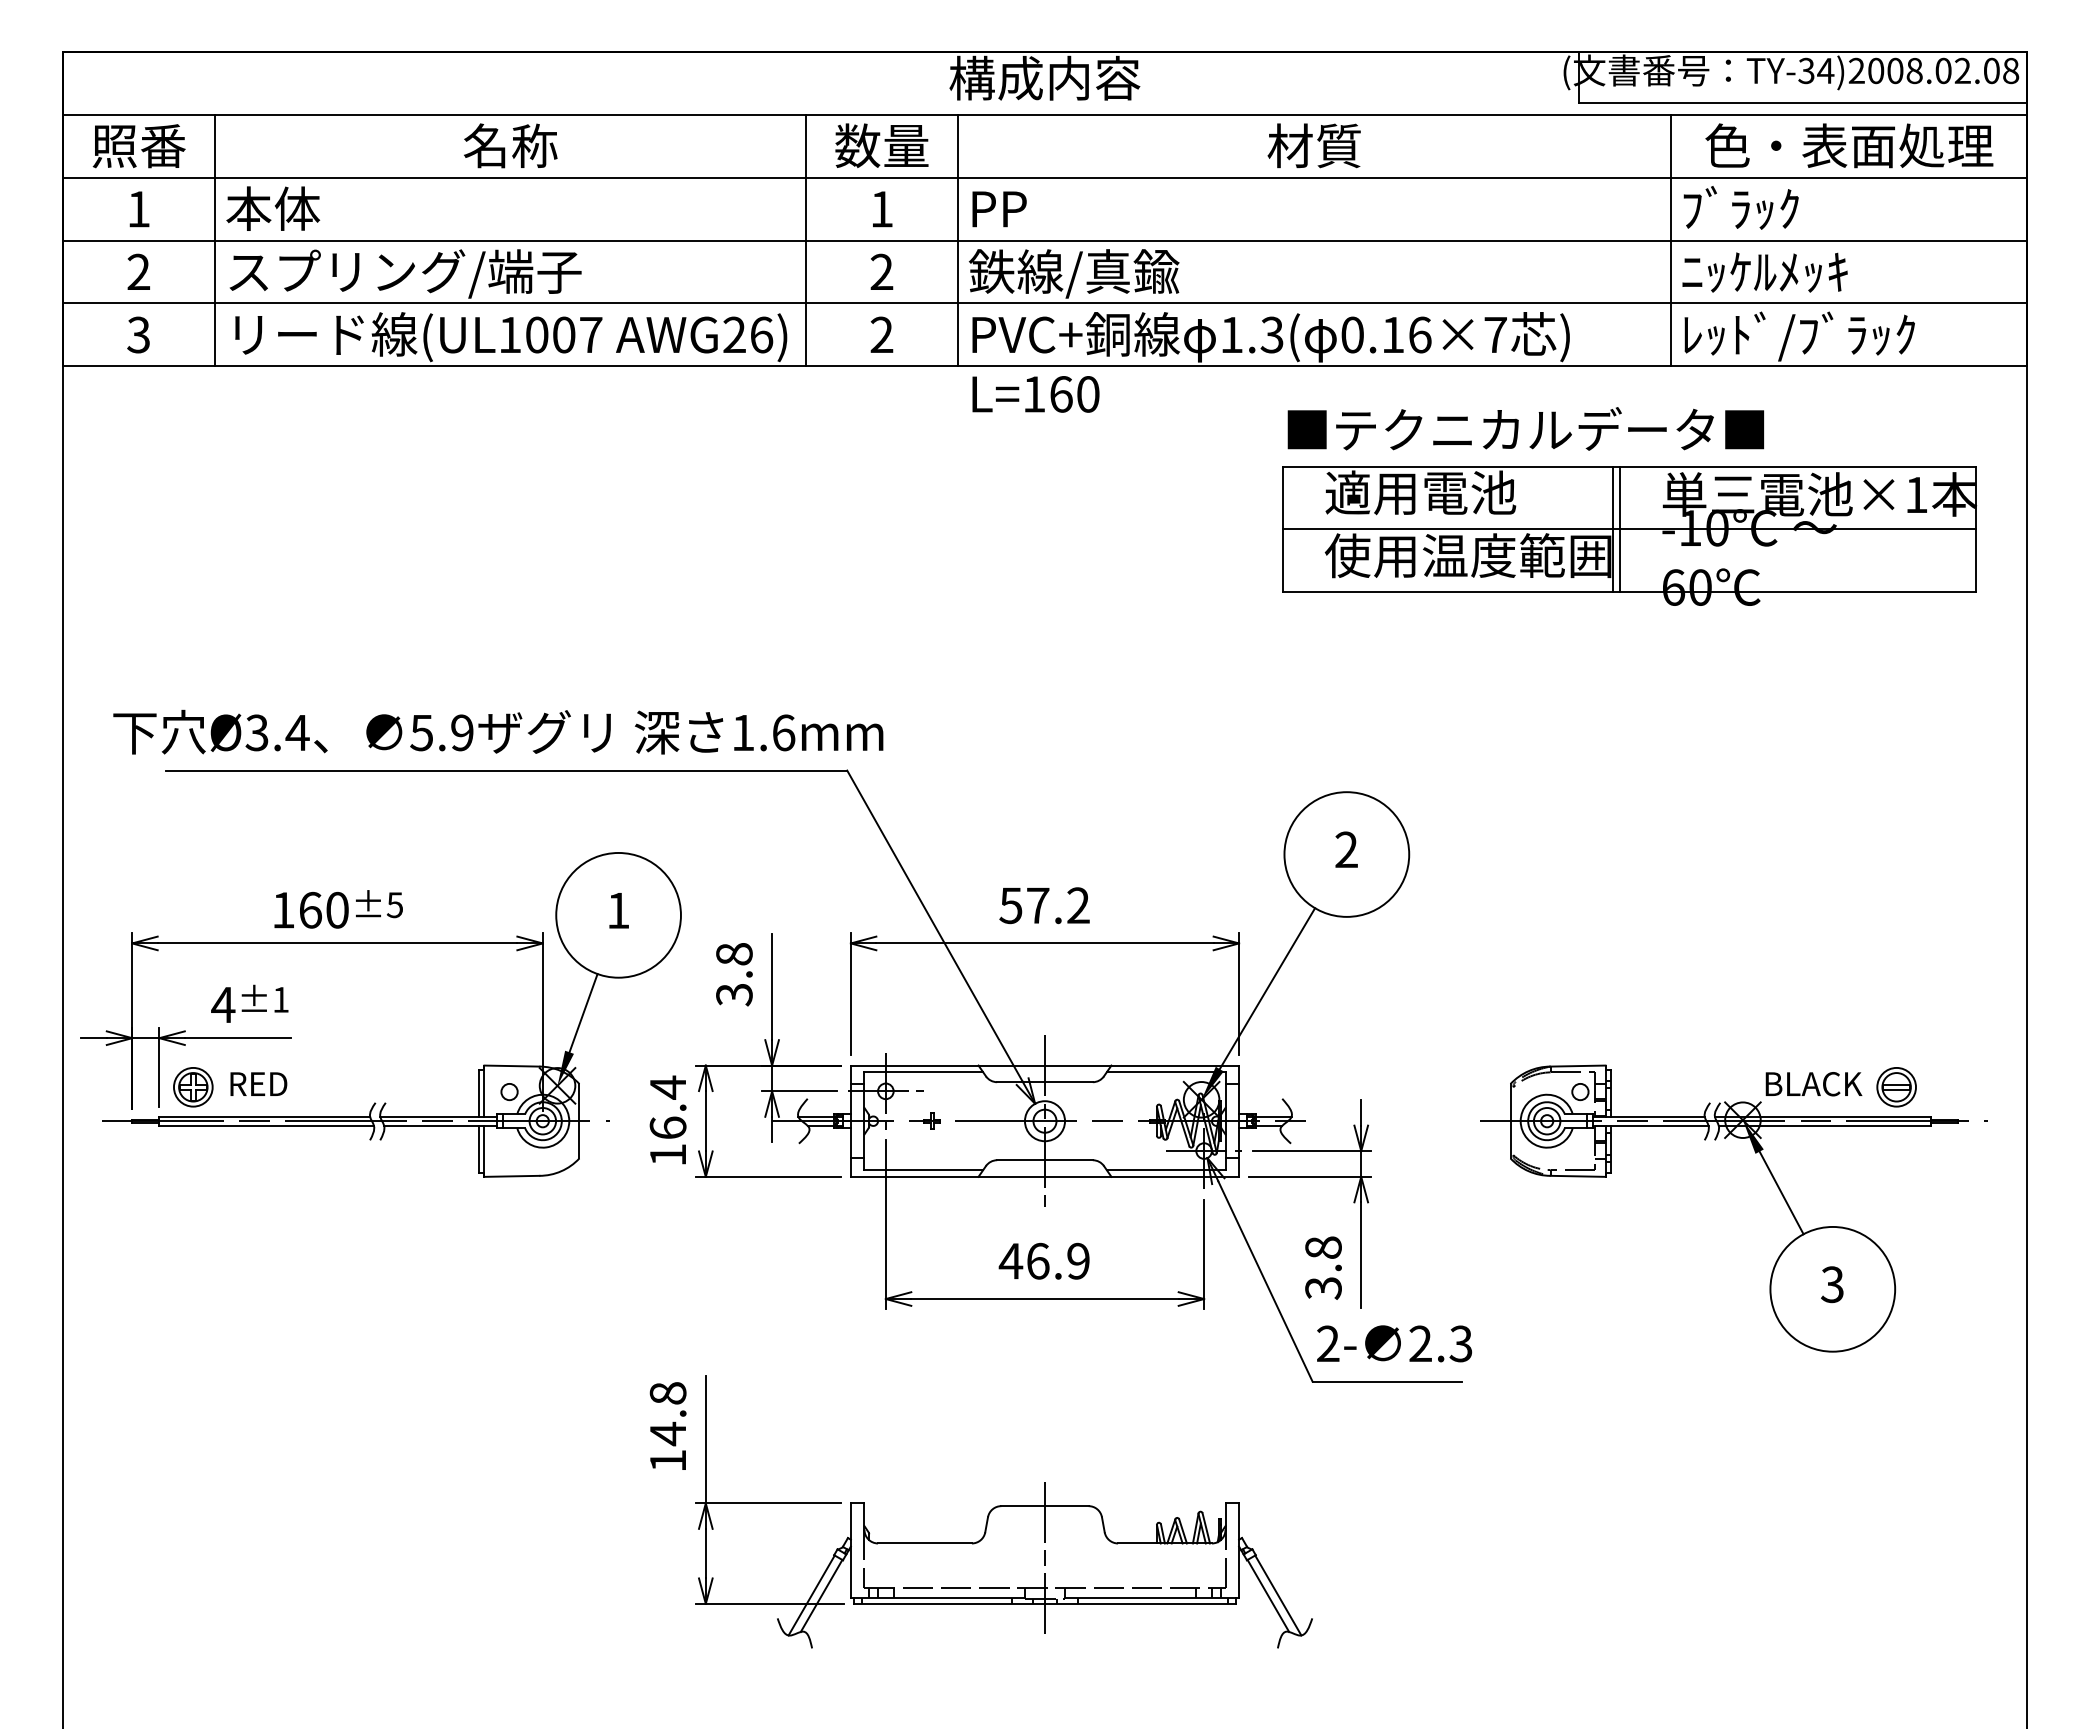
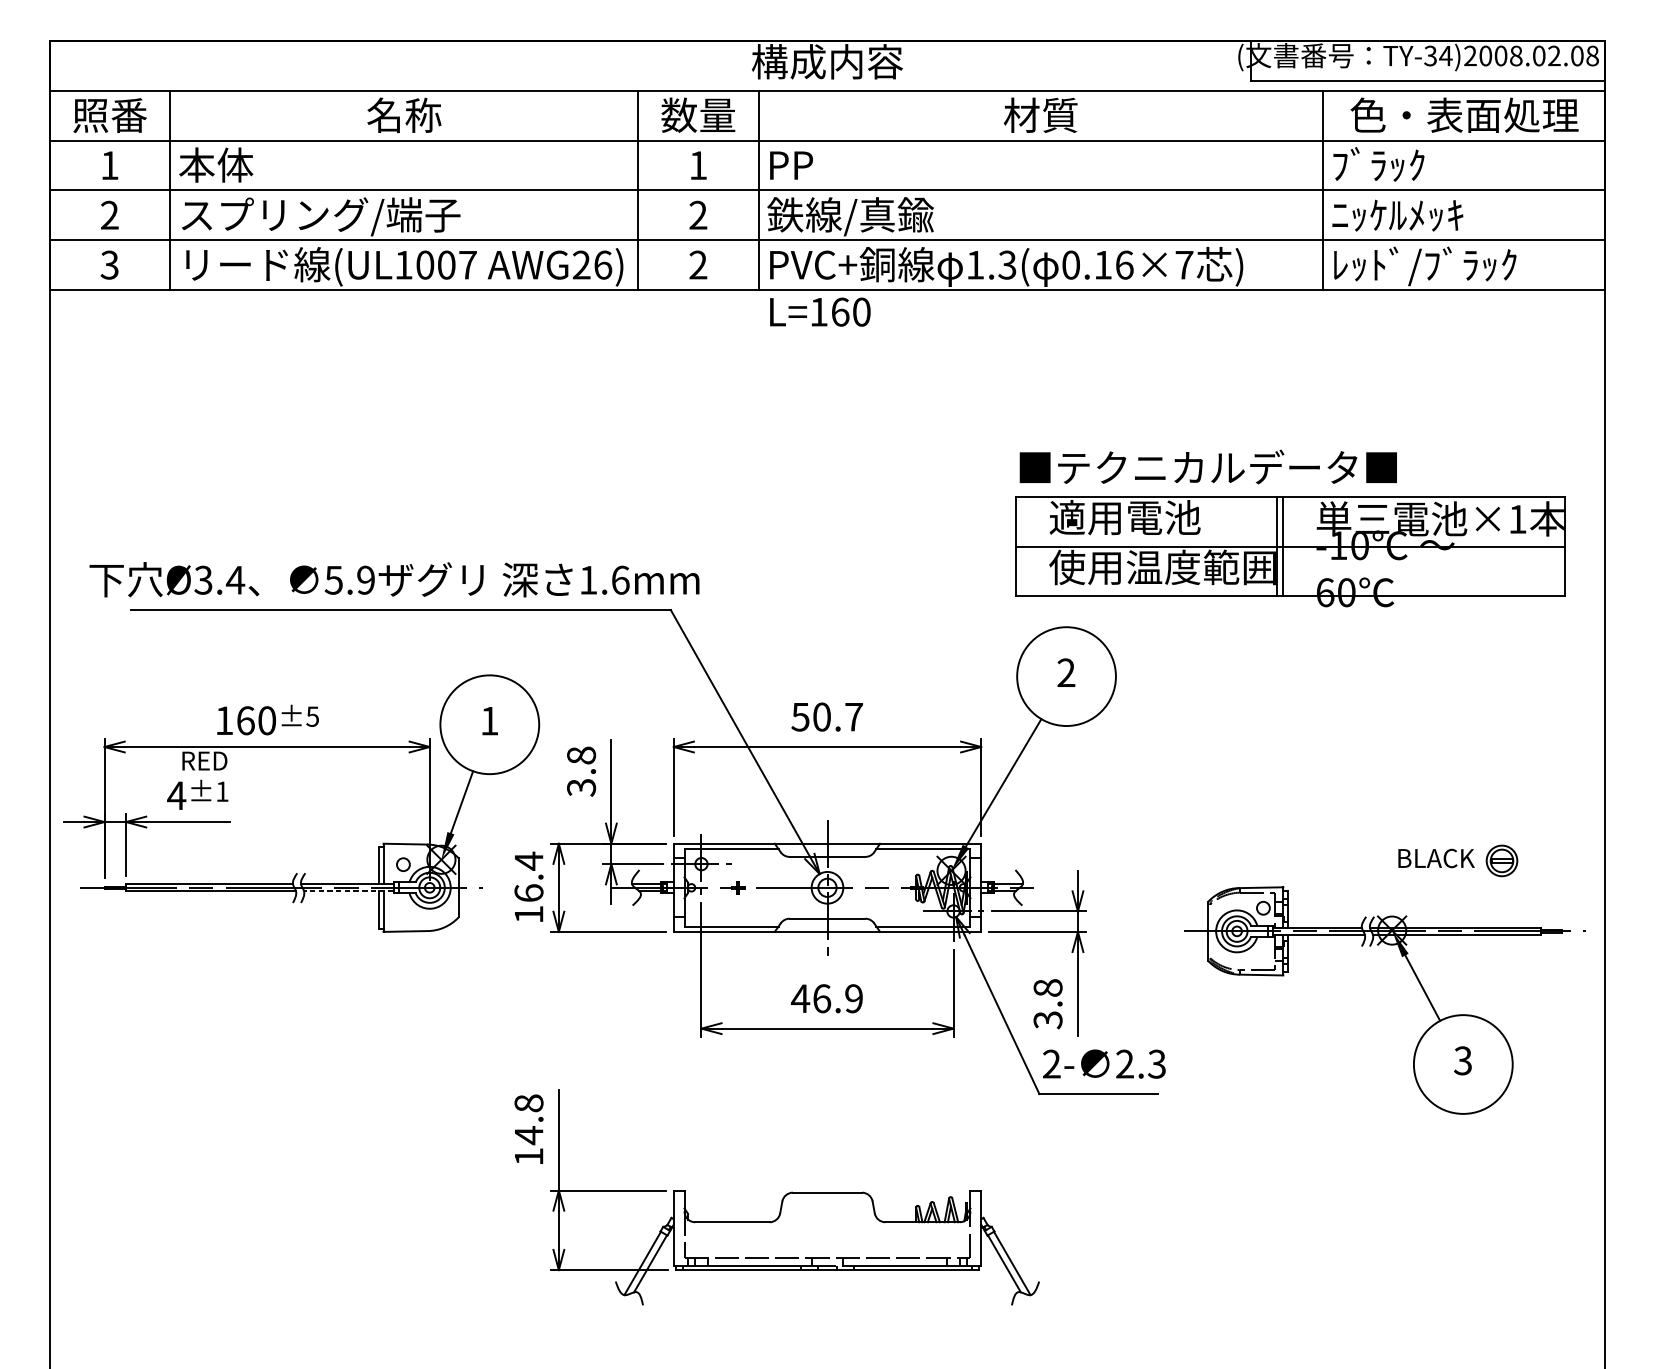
part: (1629, 506) -> (1290, 528), moved
text: (1058, 905) -> (838, 716), 57.2 -> 50.7
text: (258, 1083) -> (204, 760), moved
part: (193, 1087) -> (153, 861), removed
line: (440, 1125) -> (348, 891), solid -> dashed
part: (1777, 1187) -> (1419, 983), moved
line: (1045, 1554) -> (827, 1230), removed

